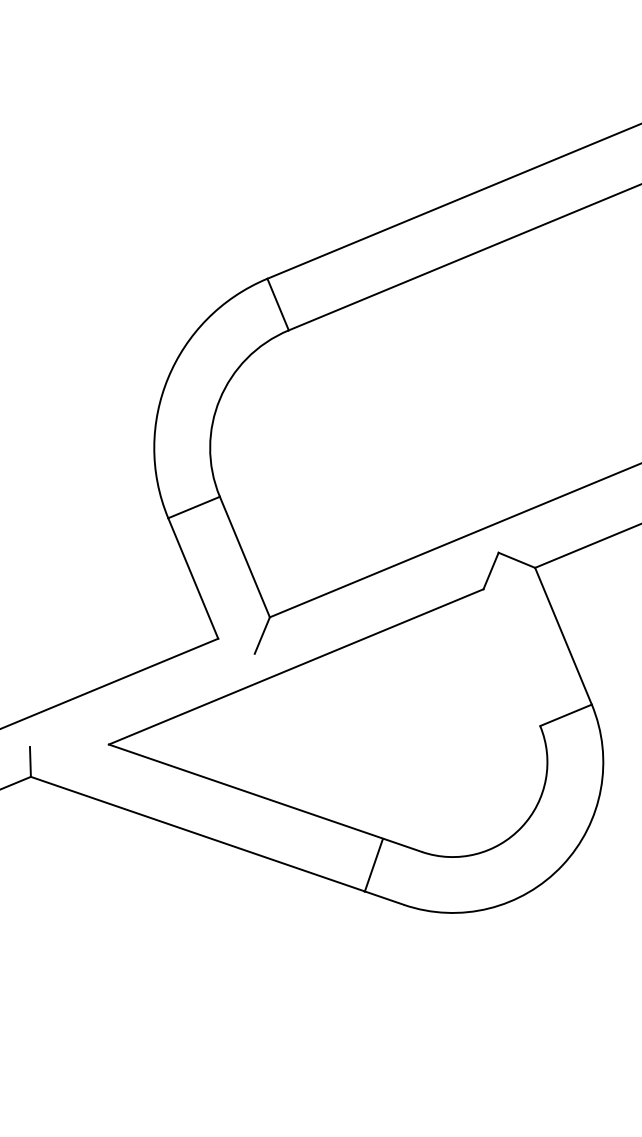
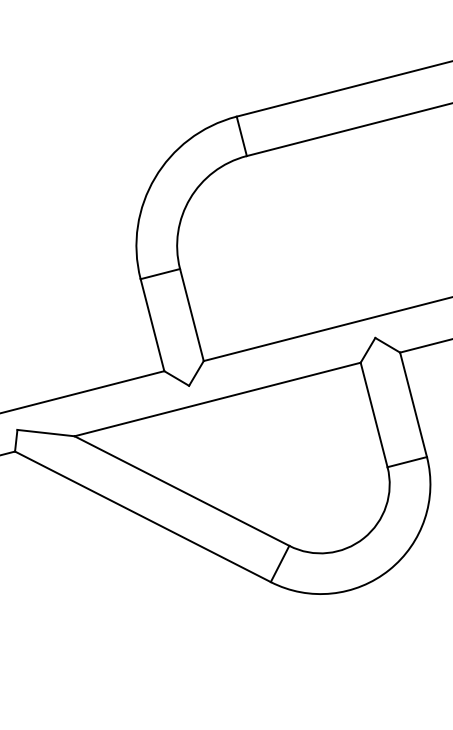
line: (236, 645) -> (176, 377), added
line: (511, 657) -> (373, 414), added
line: (68, 745) -> (45, 432), added
line: (373, 864) -> (279, 563), moved

